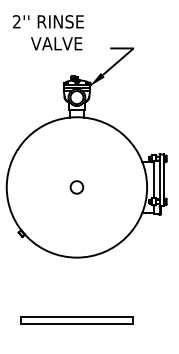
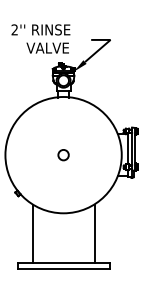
text: (47, 32) -> (40, 38), moved
line: (39, 281) -> (32, 233), added
line: (114, 281) -> (94, 233), added

